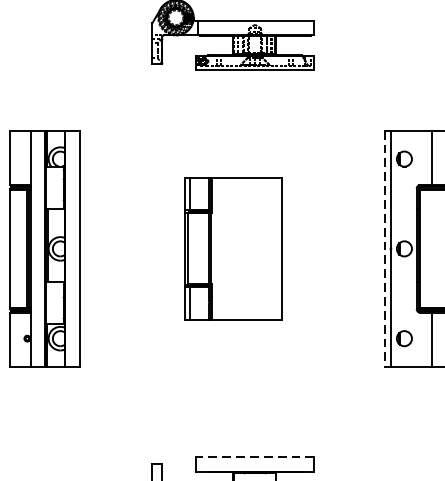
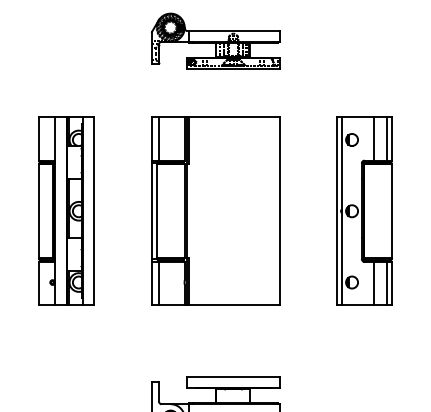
part: (232, 247) -> (215, 210), size x1.67
line: (384, 249) -> (336, 211), dashed -> solid
line: (255, 457) -> (233, 376), dashed -> solid

